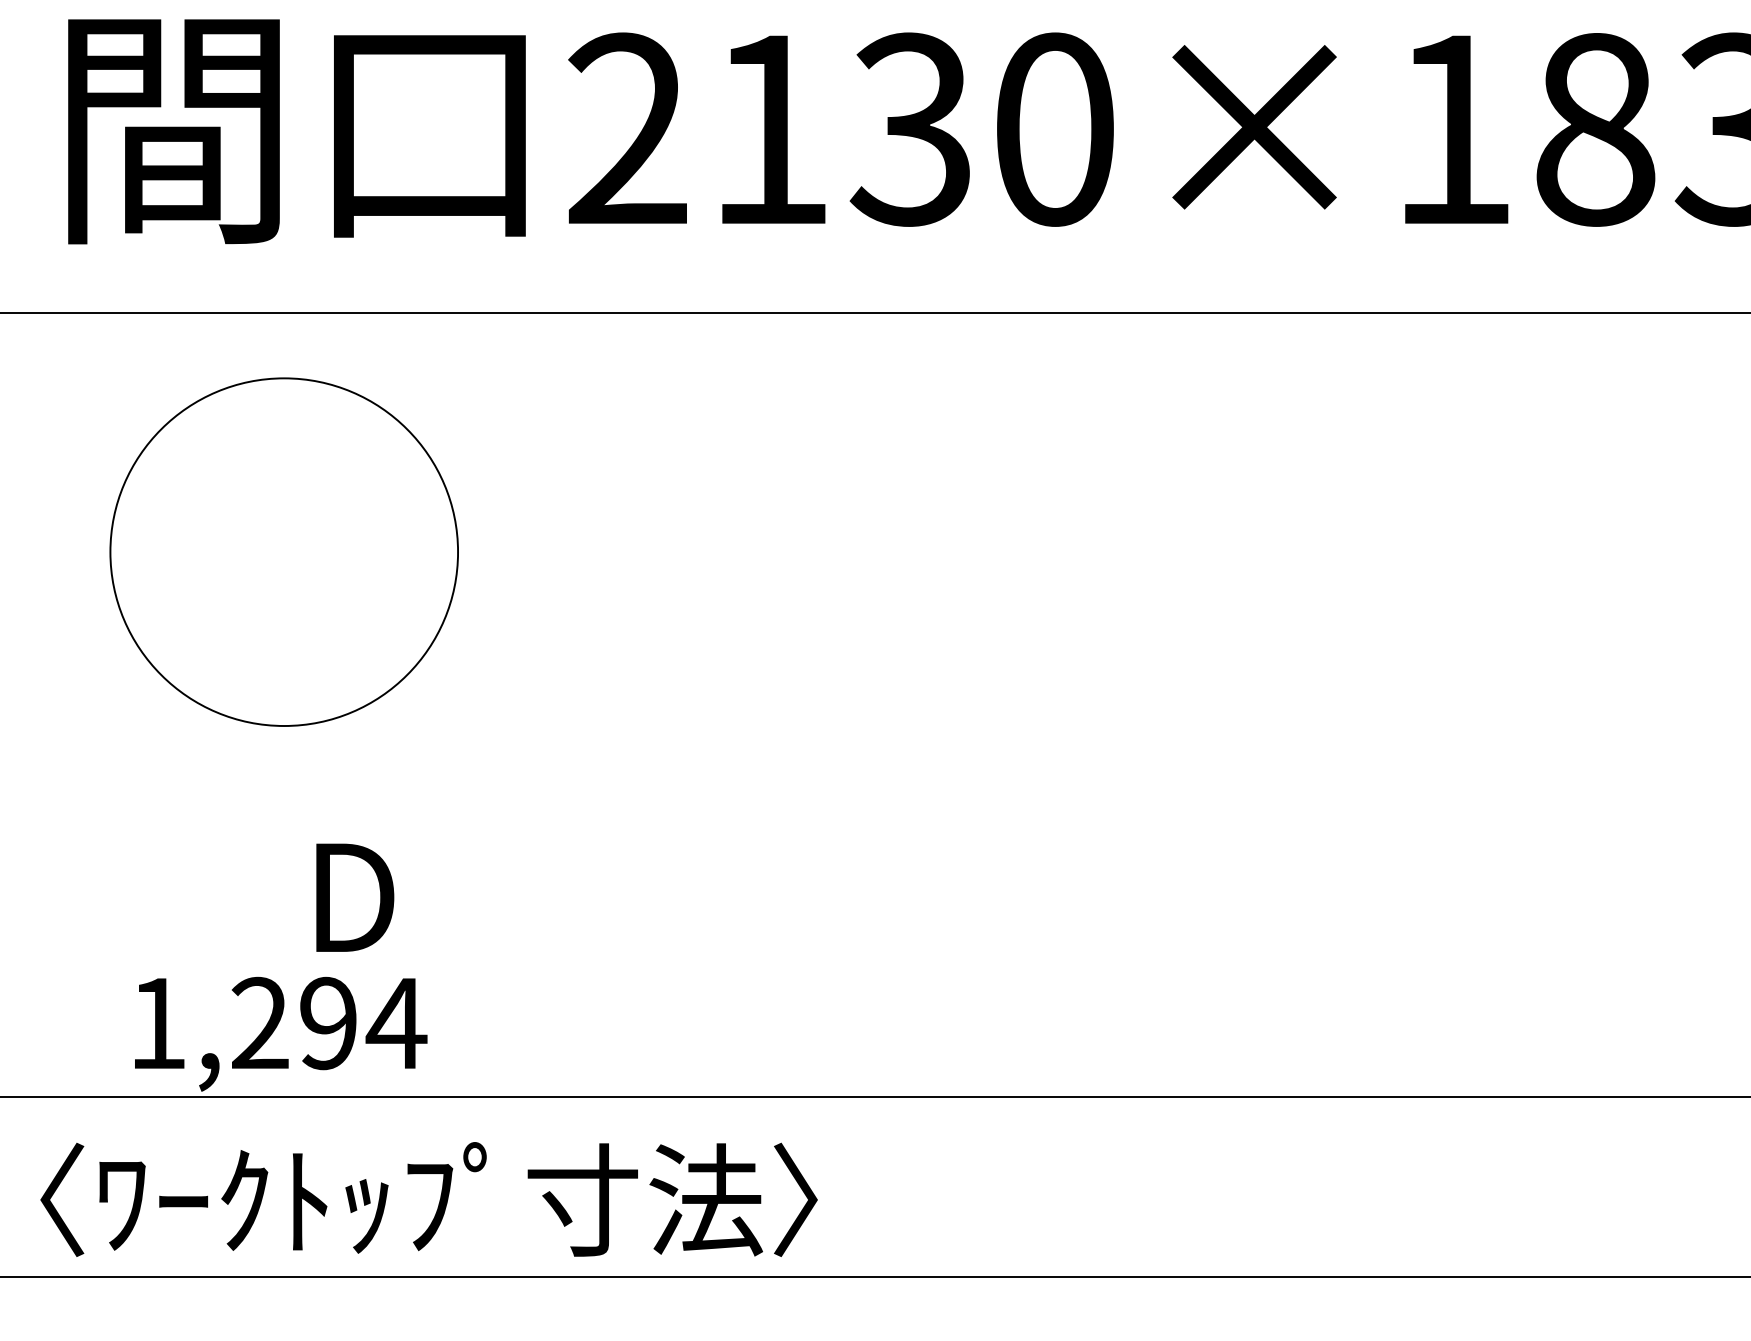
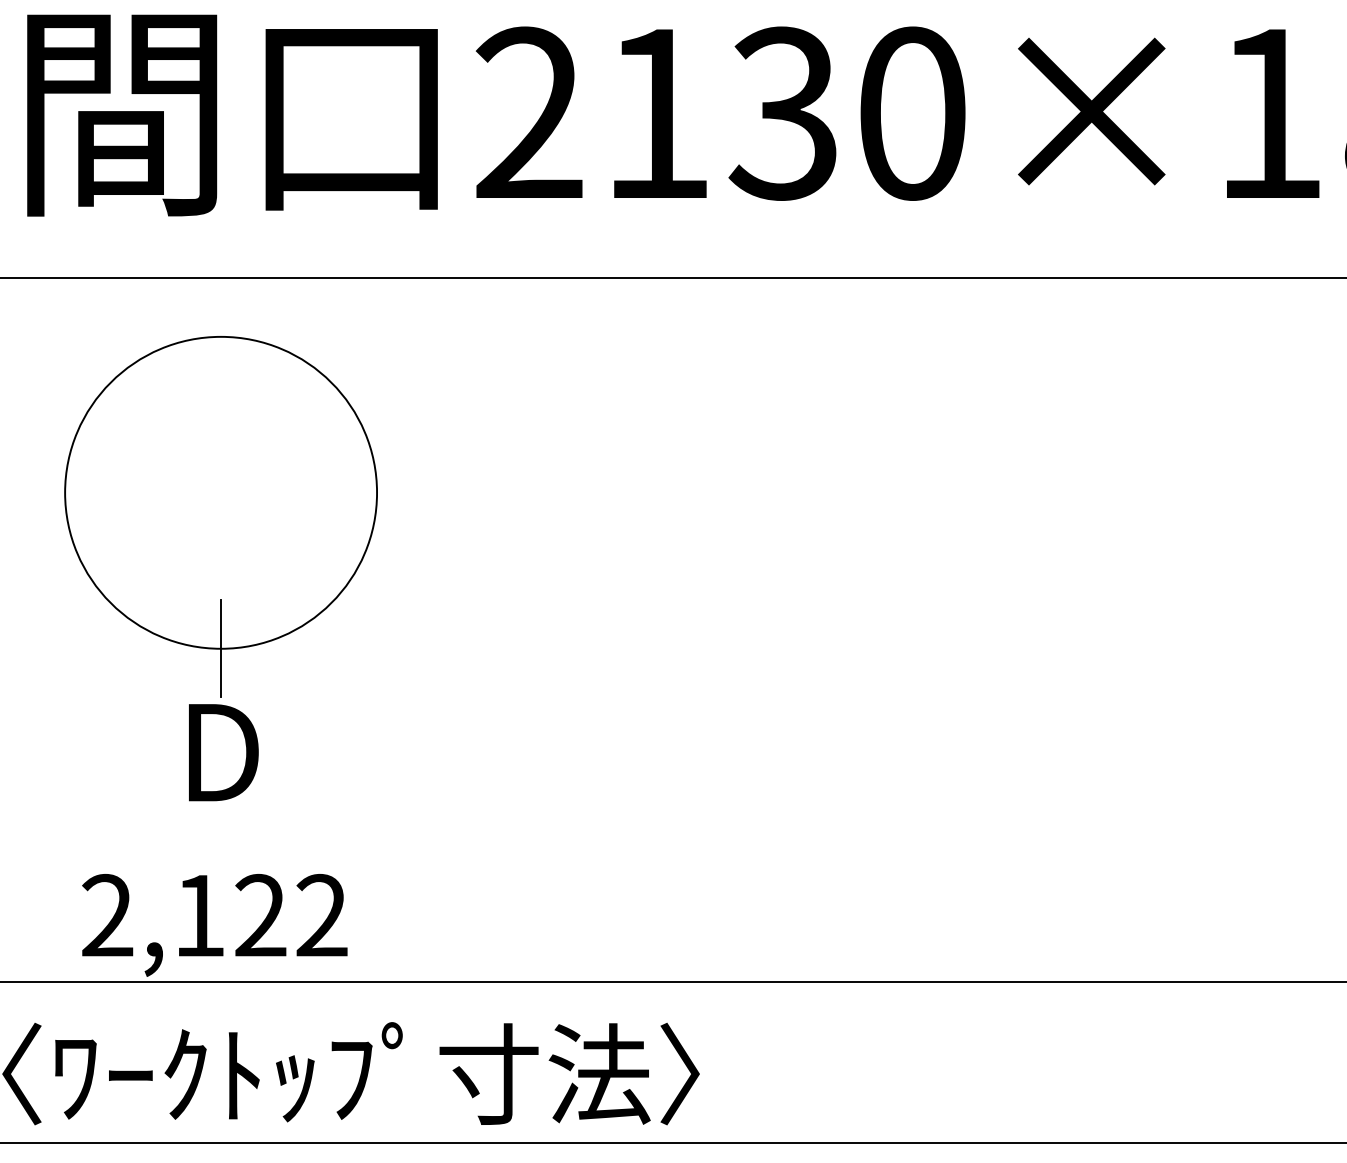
line: (284, 725) -> (221, 648), added
text: (355, 897) -> (224, 752), moved
text: (278, 1023) -> (215, 915), 1,294 -> 2,122

